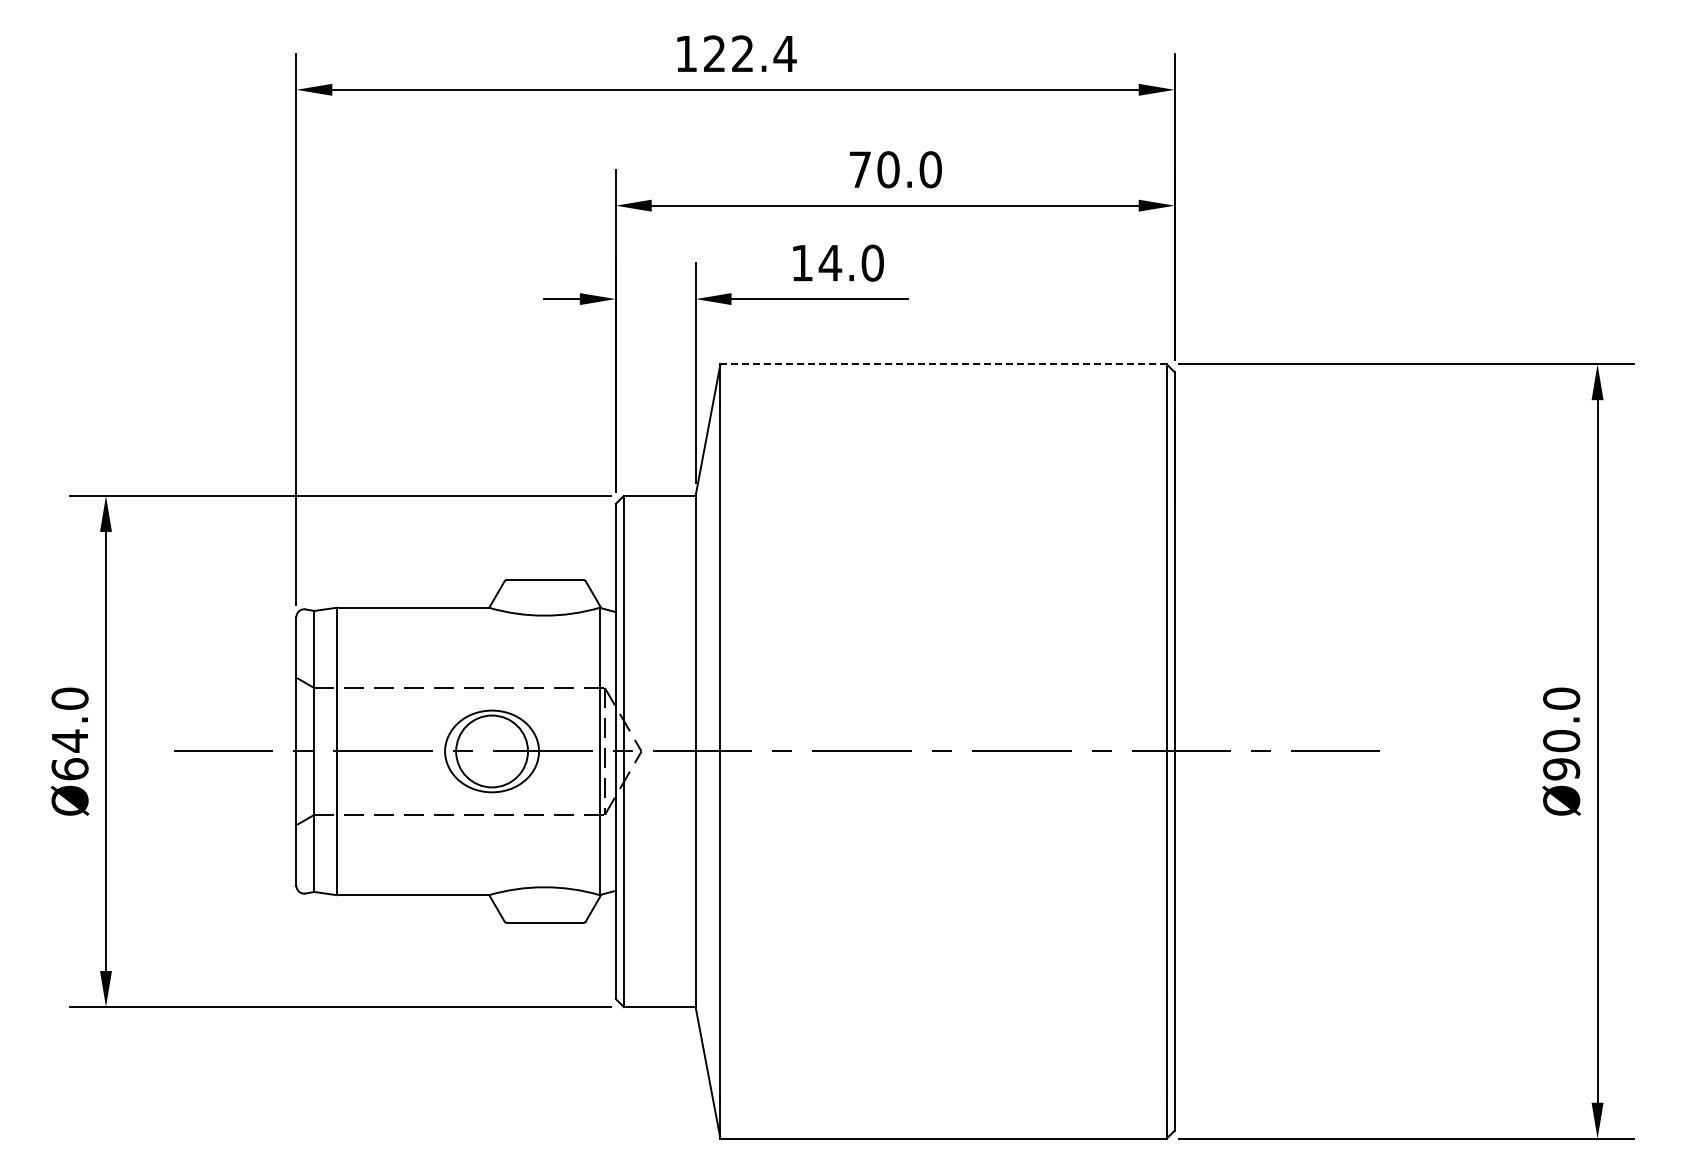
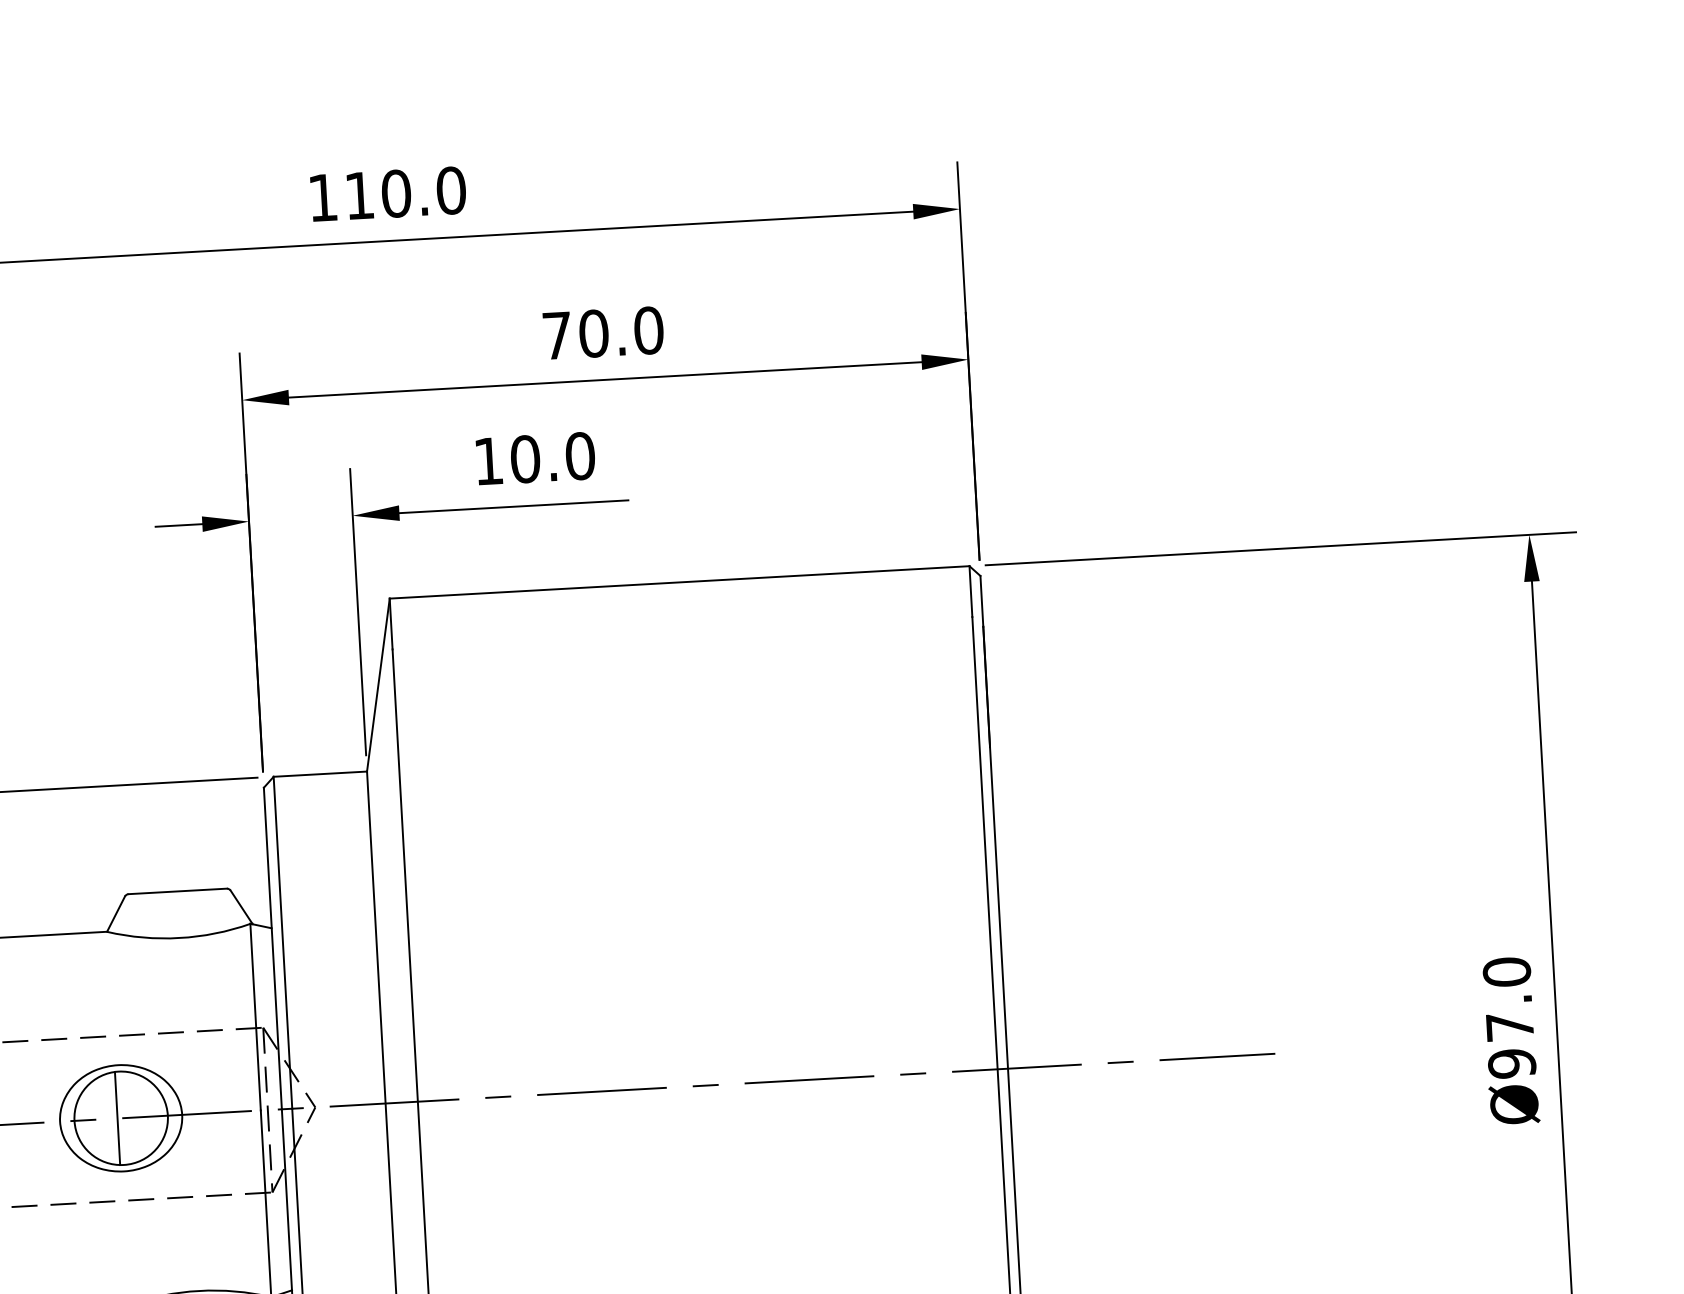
text: (750, 53) -> (406, 192), 122.4 -> 110.0
text: (830, 262) -> (525, 458), 14.0 -> 10.0
line: (943, 364) -> (679, 582), dashed -> solid
text: (1561, 741) -> (1509, 1027), Ø90.0 -> Ø97.0
line: (489, 751) -> (117, 1118), added

